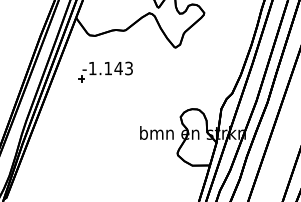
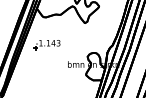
part: (104, 73) -> (46, 45), moved

